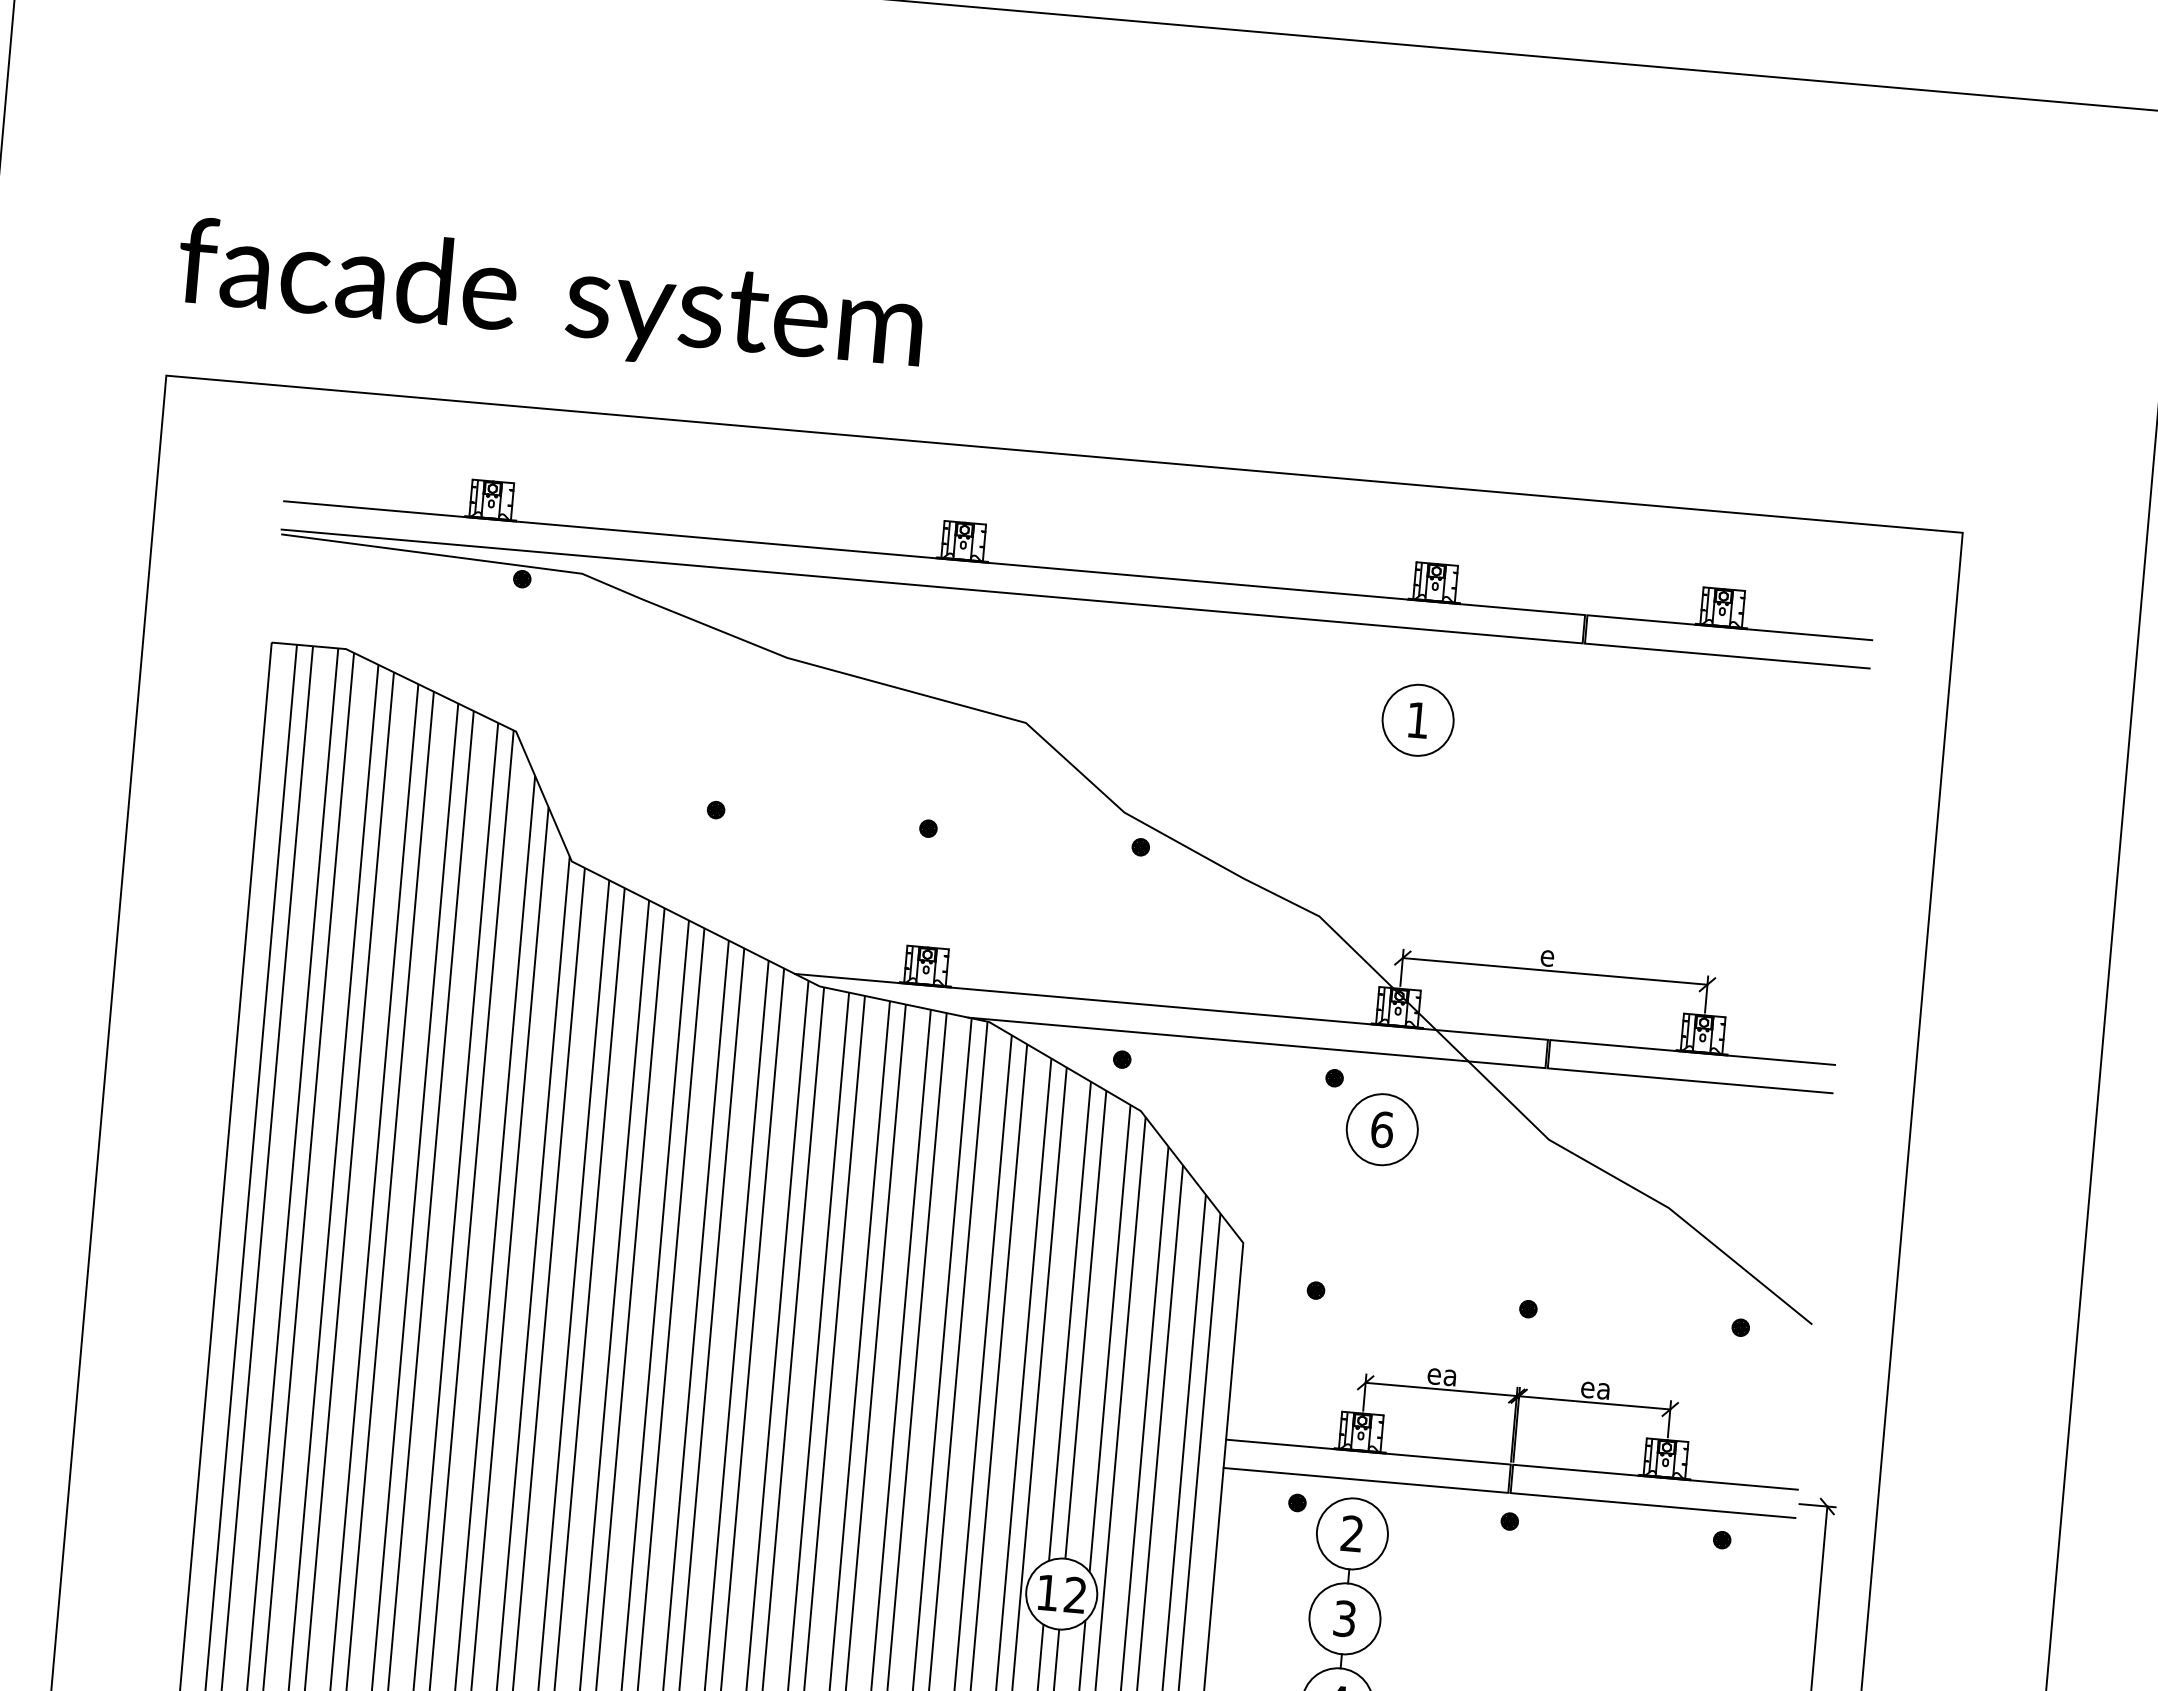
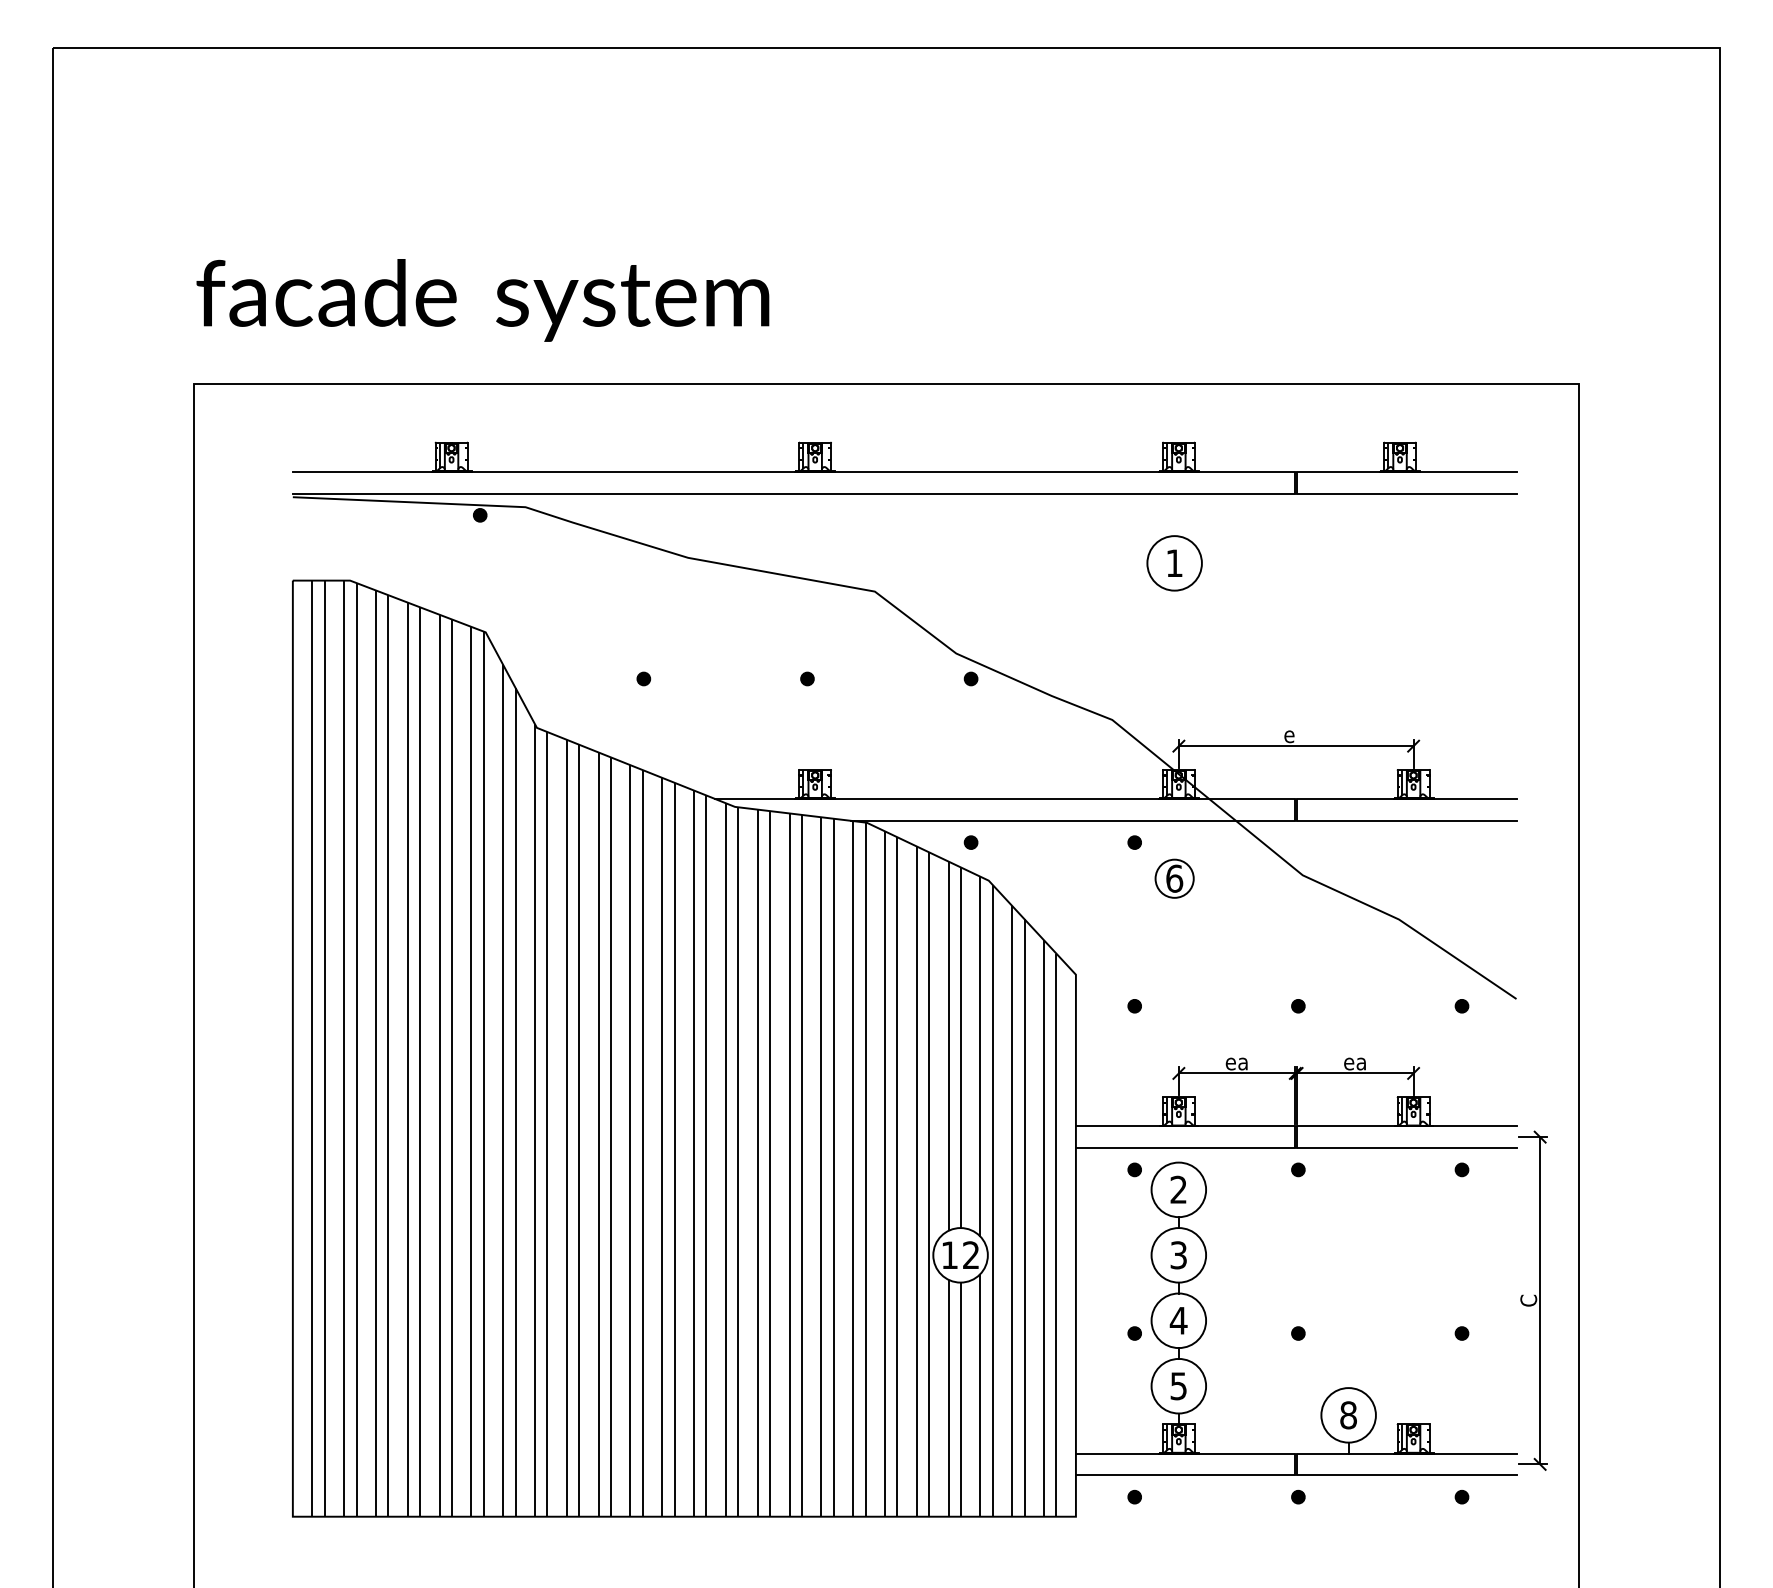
circle: (1382, 1129) -> (1174, 878), size x0.7

